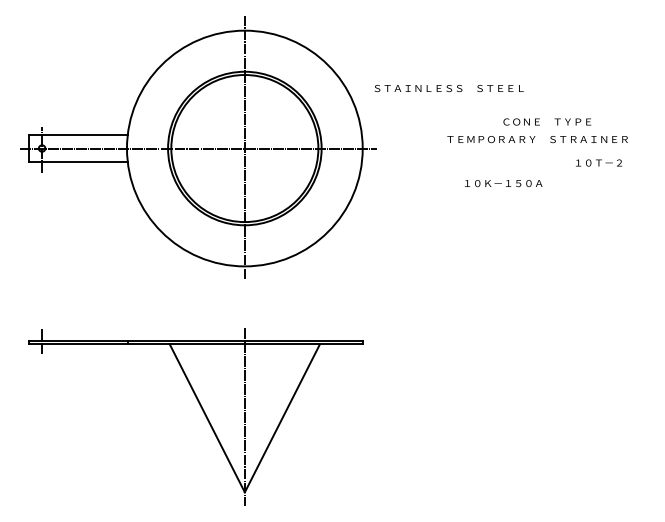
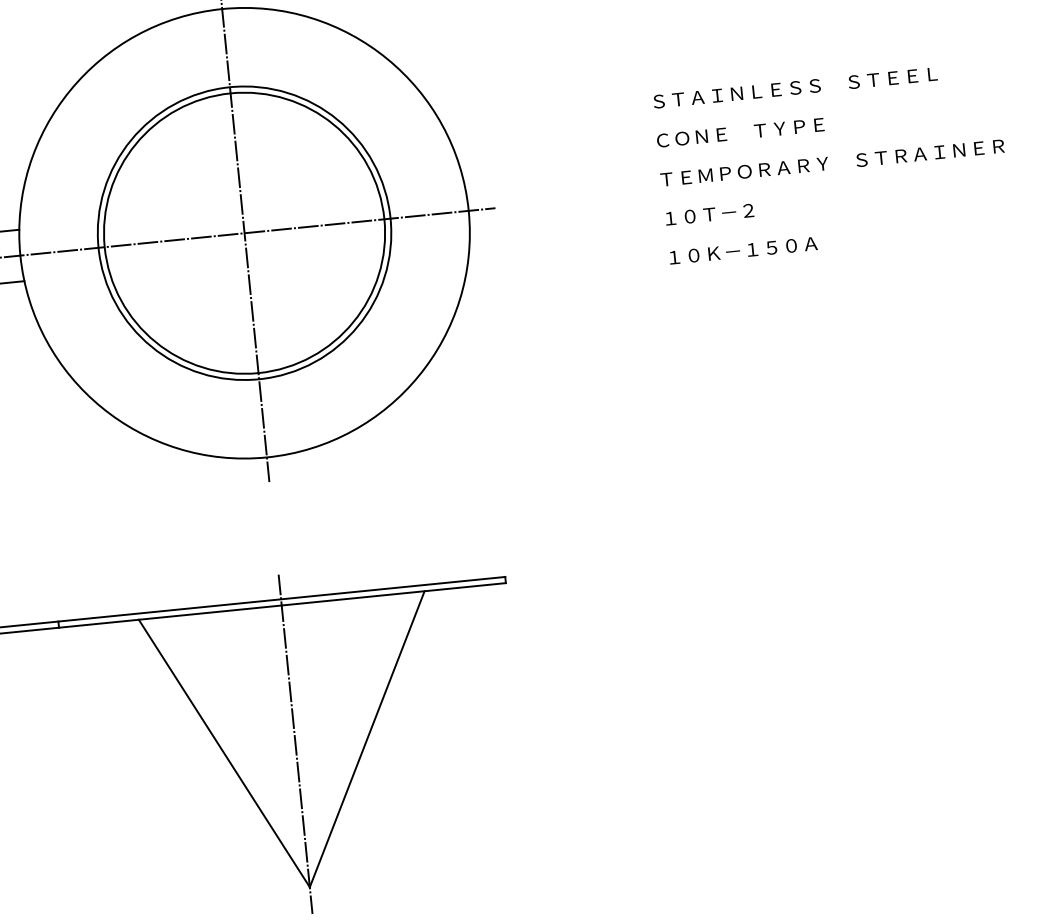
text: (448, 88) -> (794, 88), moved
text: (547, 121) -> (740, 131), moved
text: (537, 139) -> (832, 162), moved
text: (598, 162) -> (708, 213), moved

